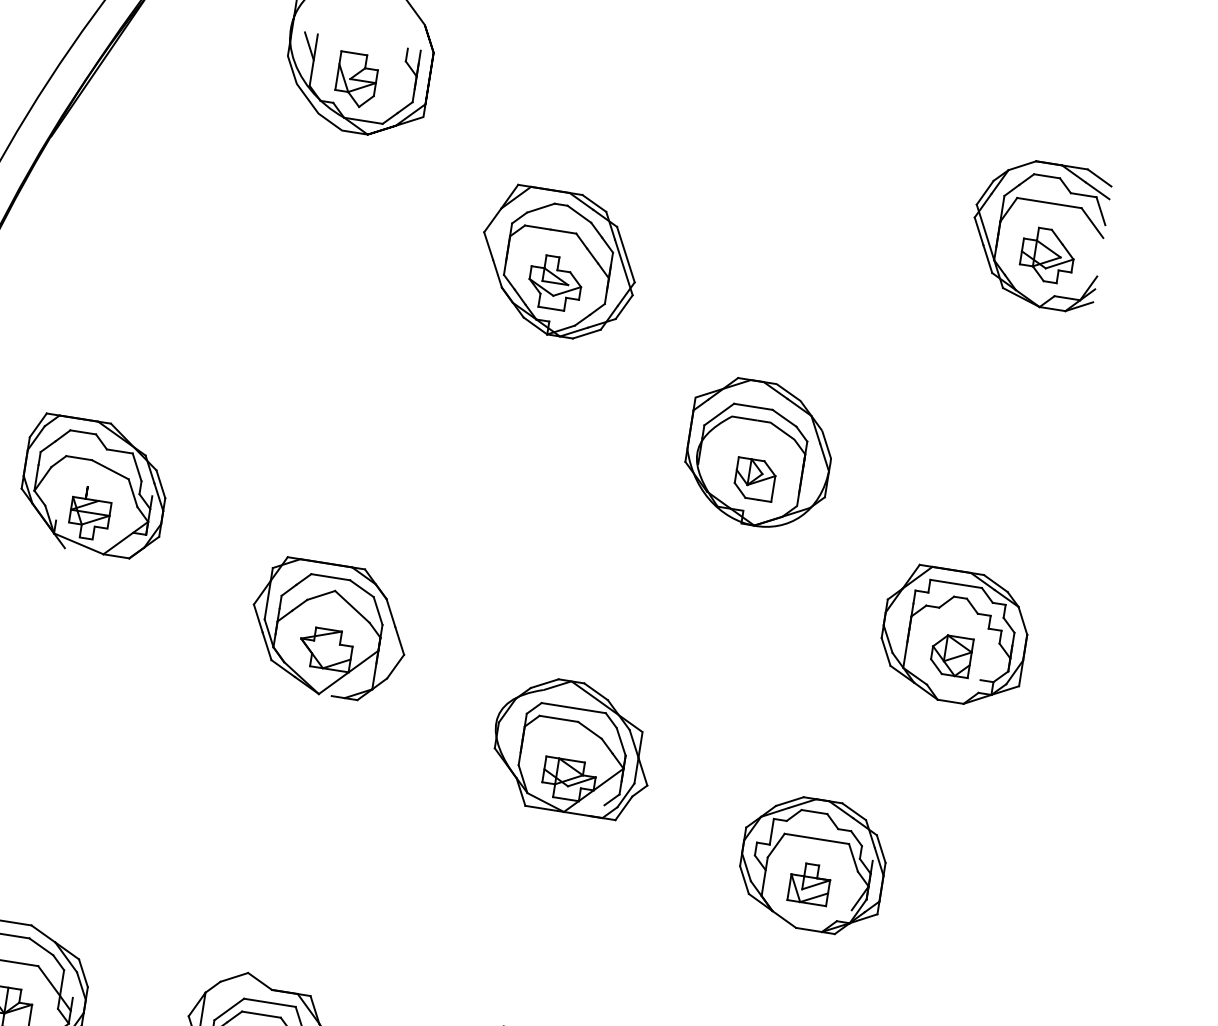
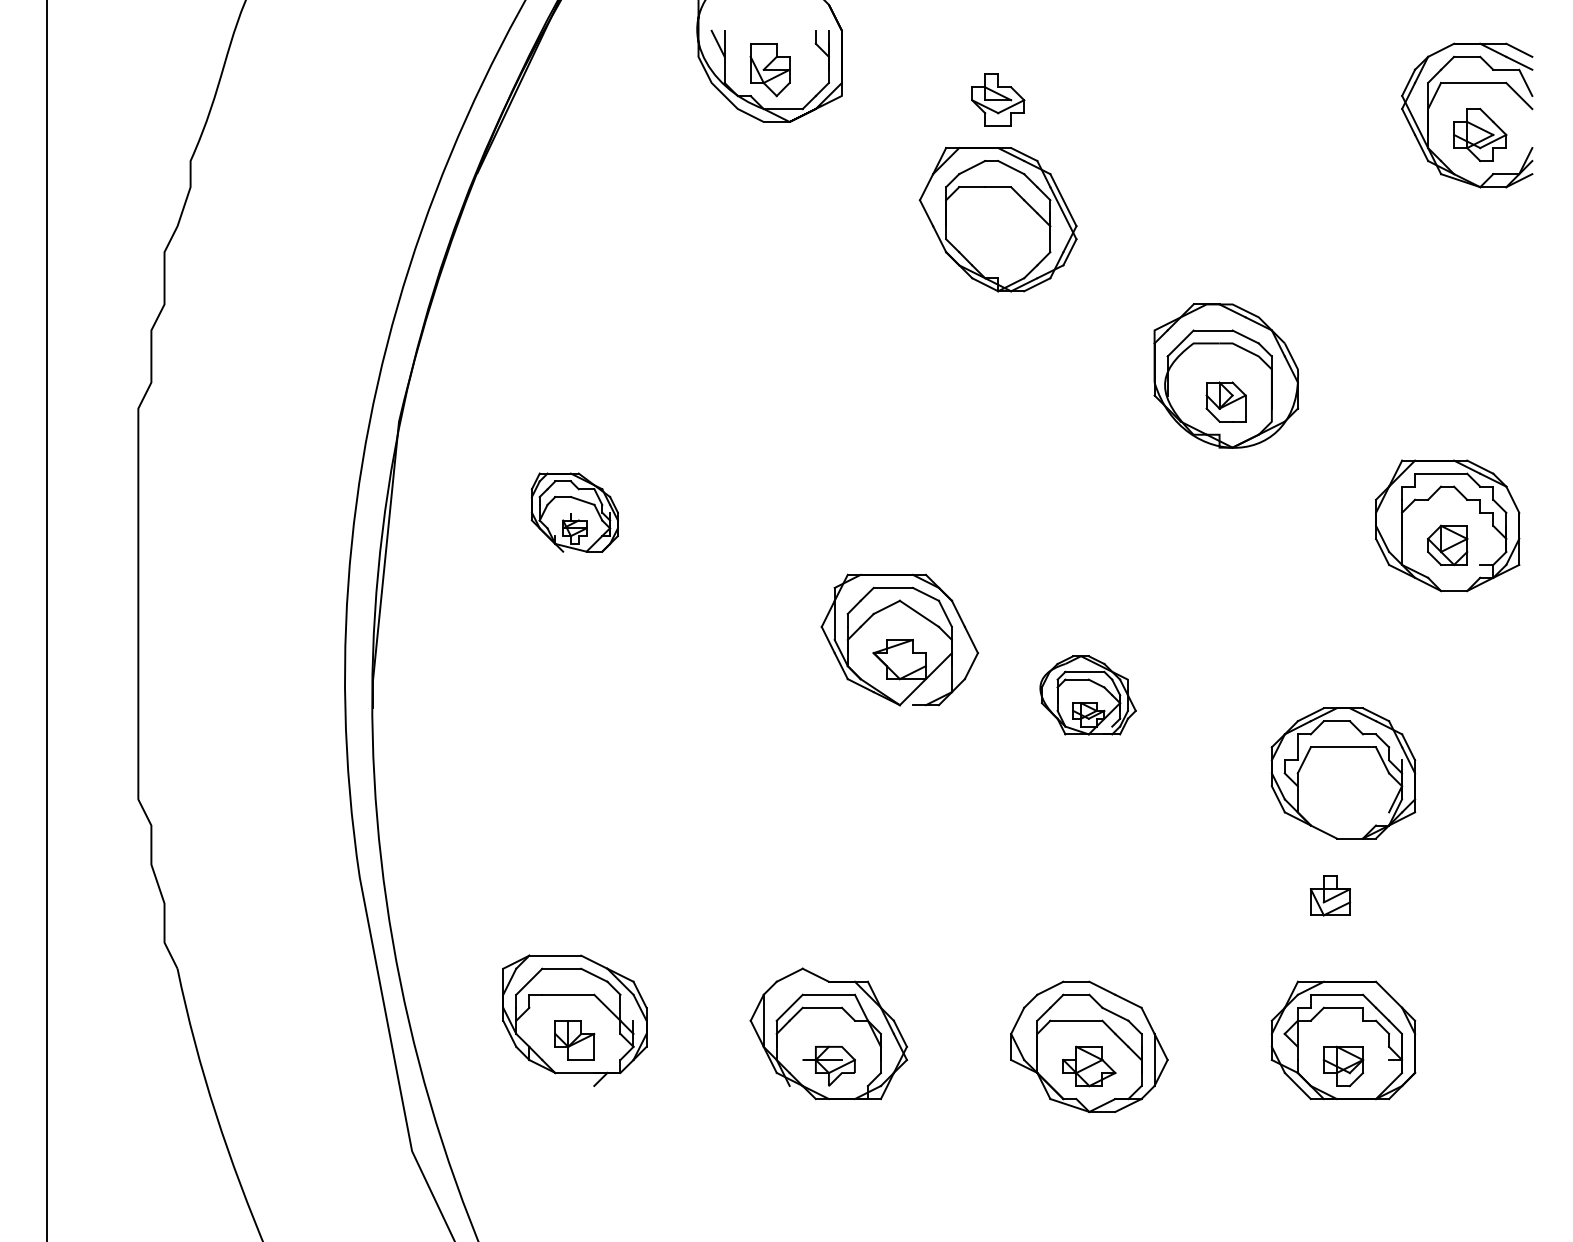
part: (555, 282) -> (998, 99), moved
part: (94, 486) -> (574, 512), size x0.6
part: (328, 629) -> (899, 639), moved
part: (572, 747) -> (1087, 695), size x0.6
part: (809, 883) -> (1330, 895), moved

